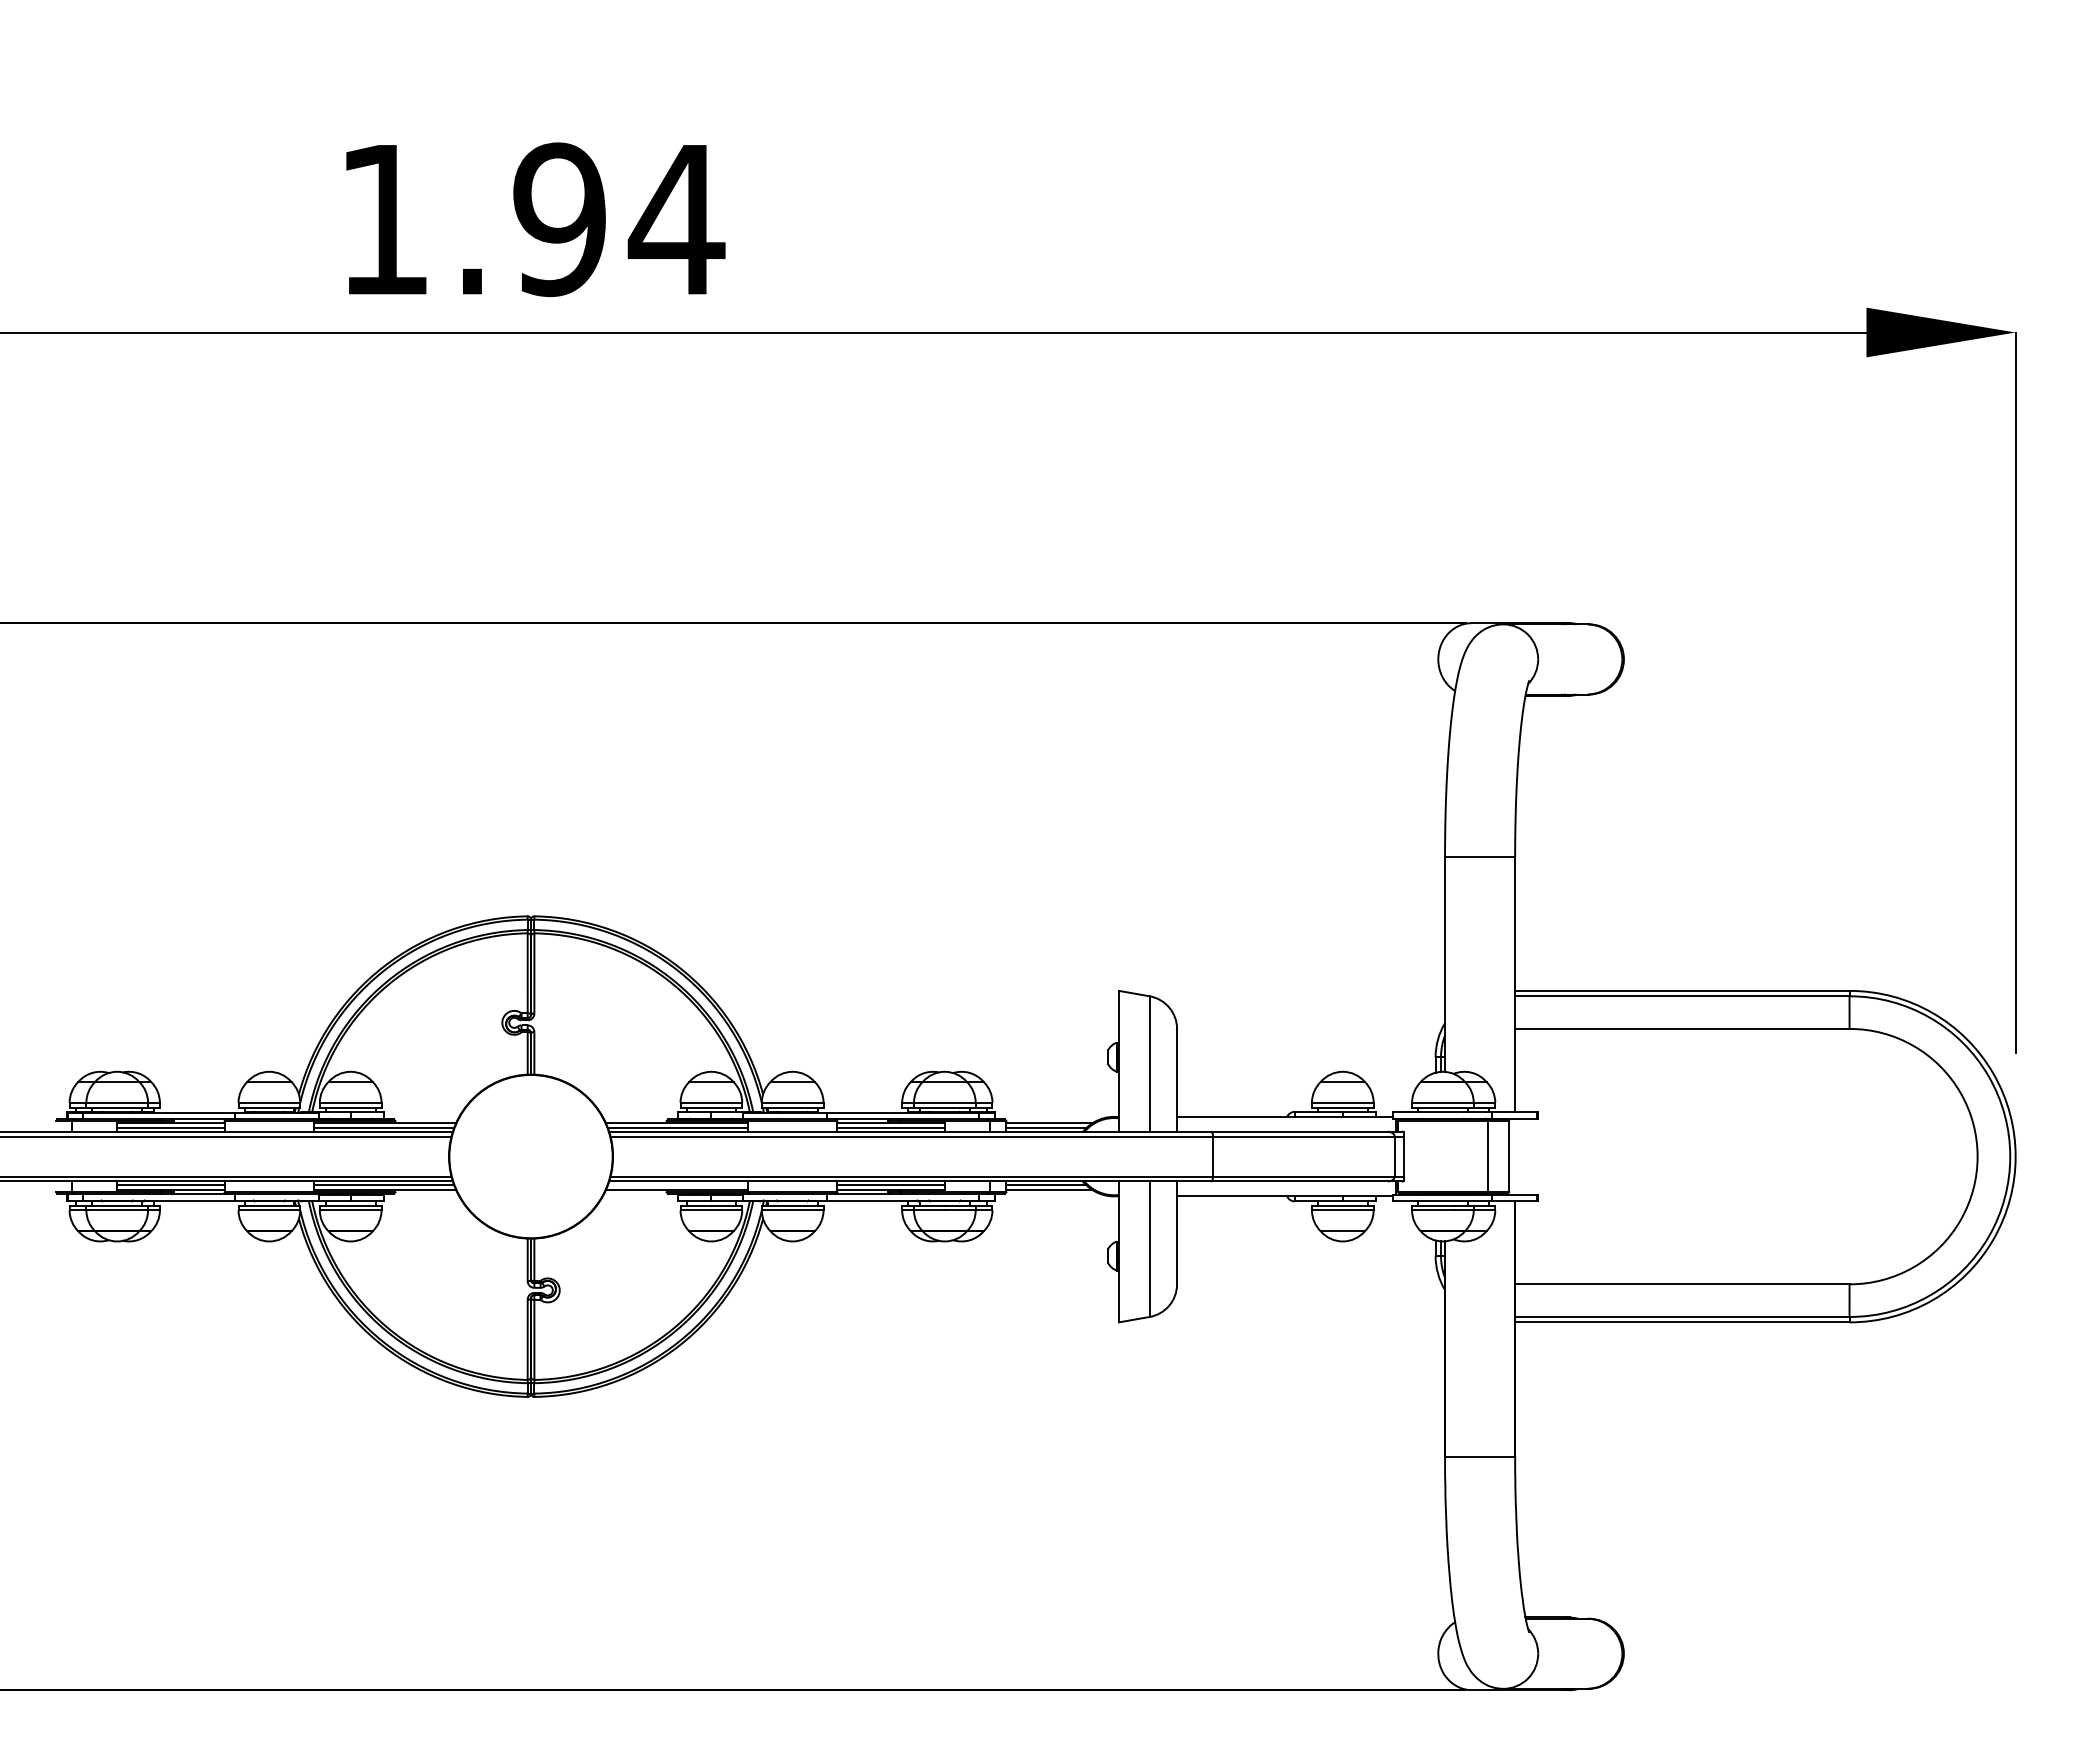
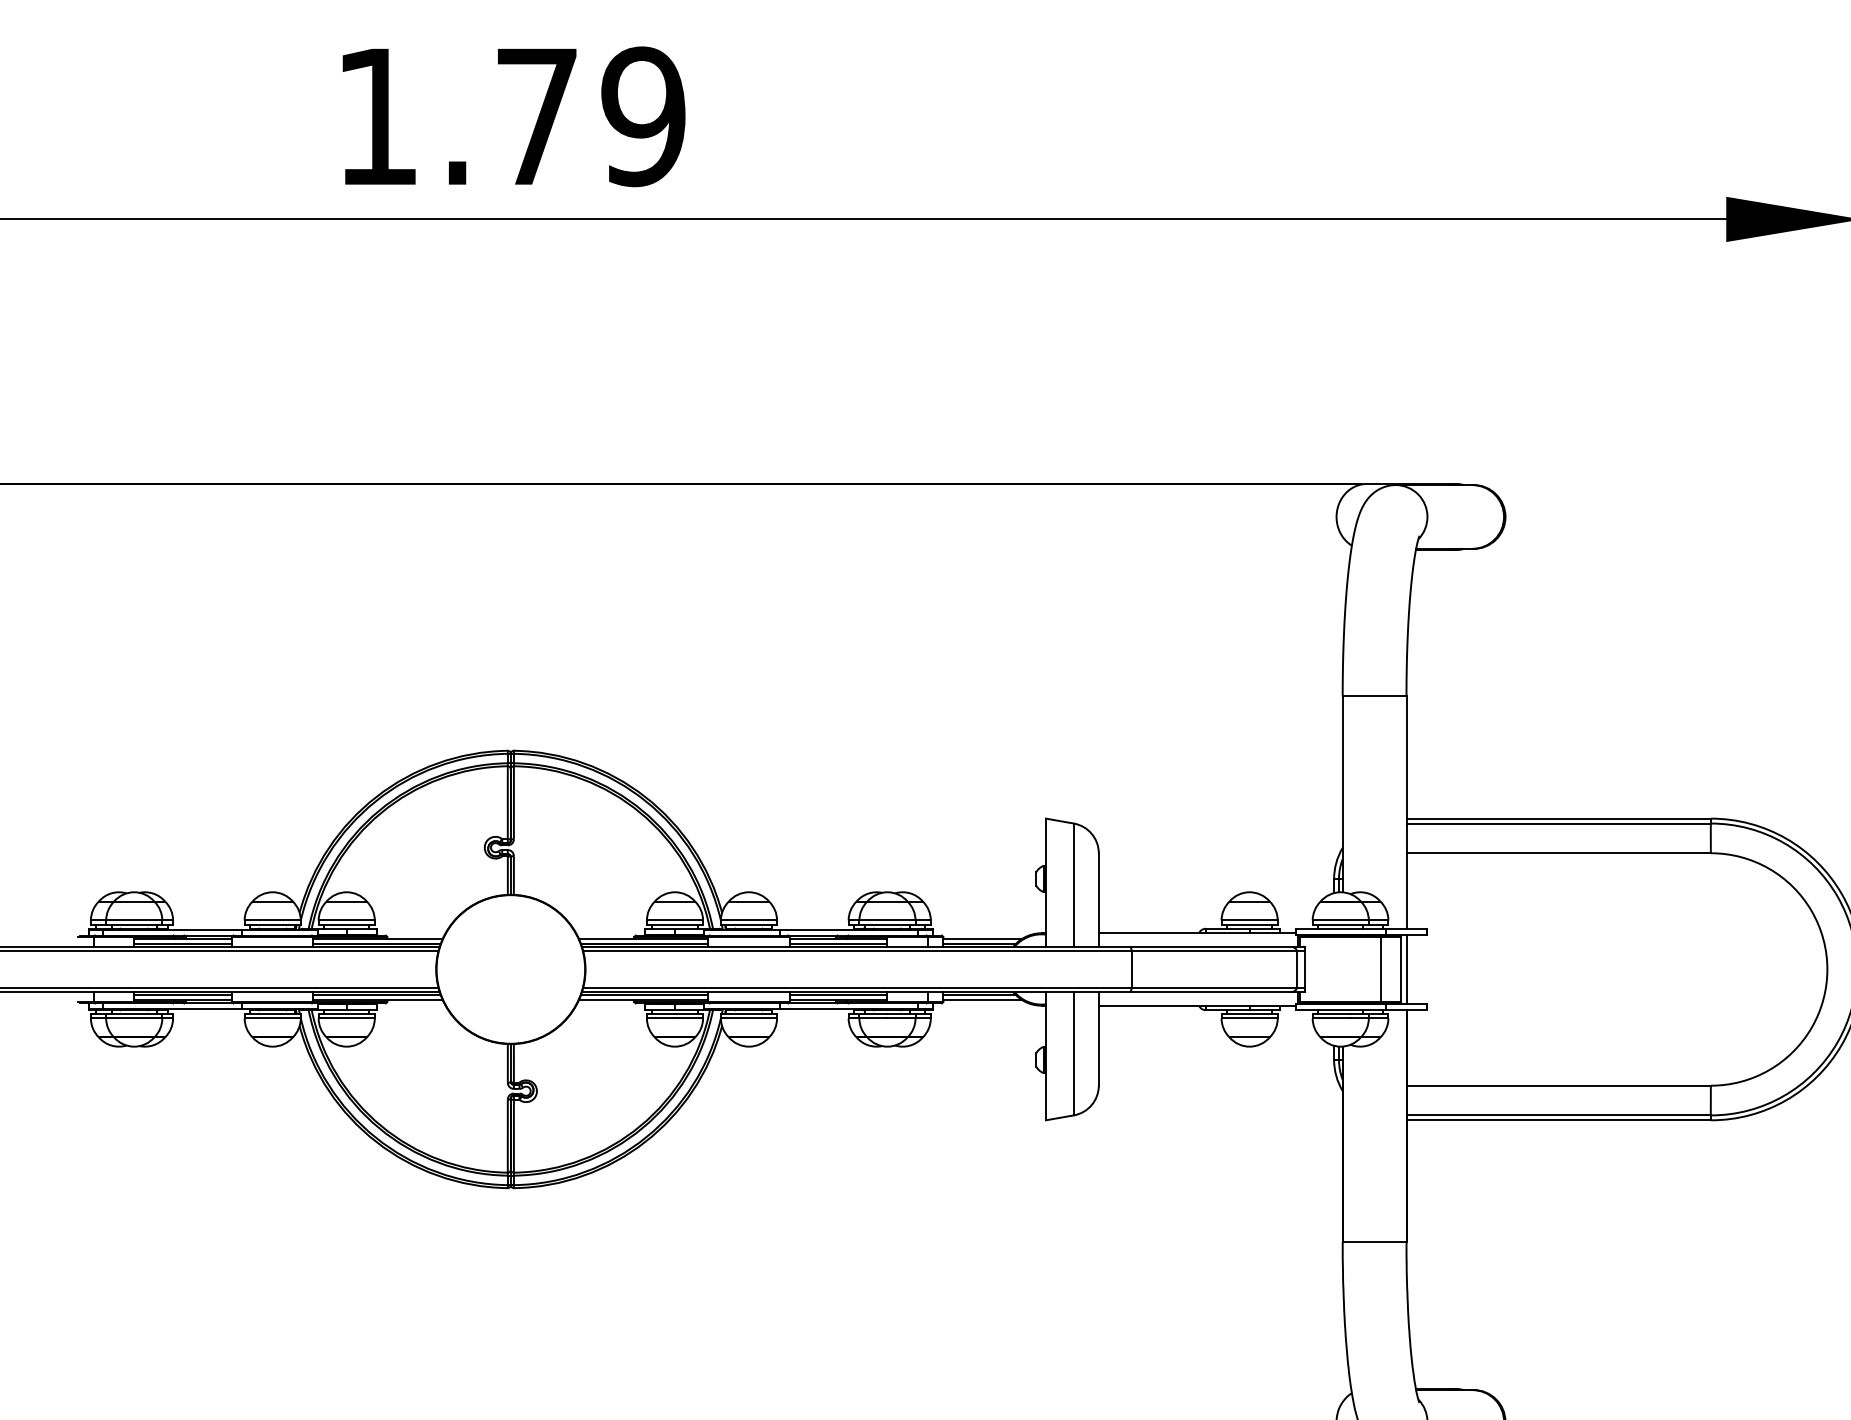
text: (619, 219) -> (591, 116), 1.94 -> 1.79
line: (1515, 1156) -> (1406, 969), added
line: (677, 1184) -> (644, 994), added

